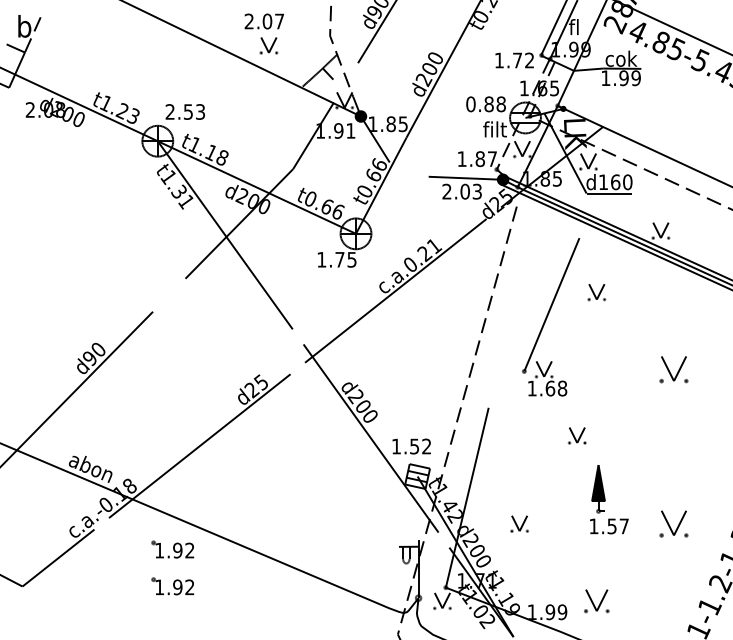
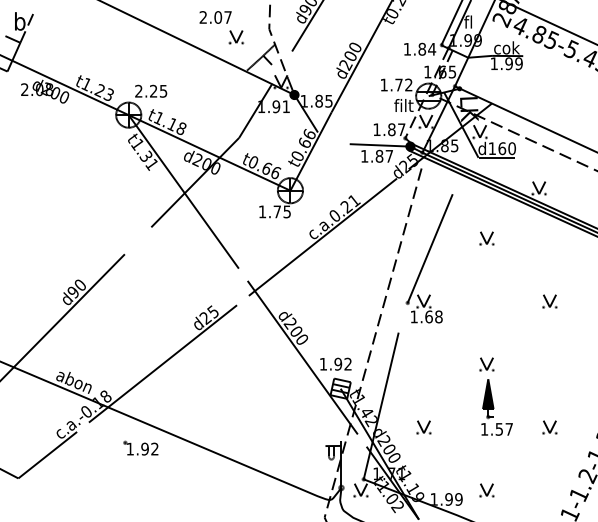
part: (269, 46) -> (236, 37), moved
text: (524, 59) -> (427, 48), 1.72 -> 1.84
text: (486, 103) -> (396, 84), 0.88 -> 1.72
text: (194, 111) -> (158, 90), 2.53 -> 2.25
text: (462, 190) -> (377, 155), 2.03 -> 1.87
part: (550, 316) -> (429, 258), moved
part: (673, 369) -> (549, 301), size x0.62
part: (576, 435) -> (486, 364), moved
text: (414, 445) -> (338, 363), 1.52 -> 1.92
part: (673, 524) -> (549, 427), size x0.62
part: (172, 585) -> (140, 477), removed
part: (596, 601) -> (486, 490), size x0.71

